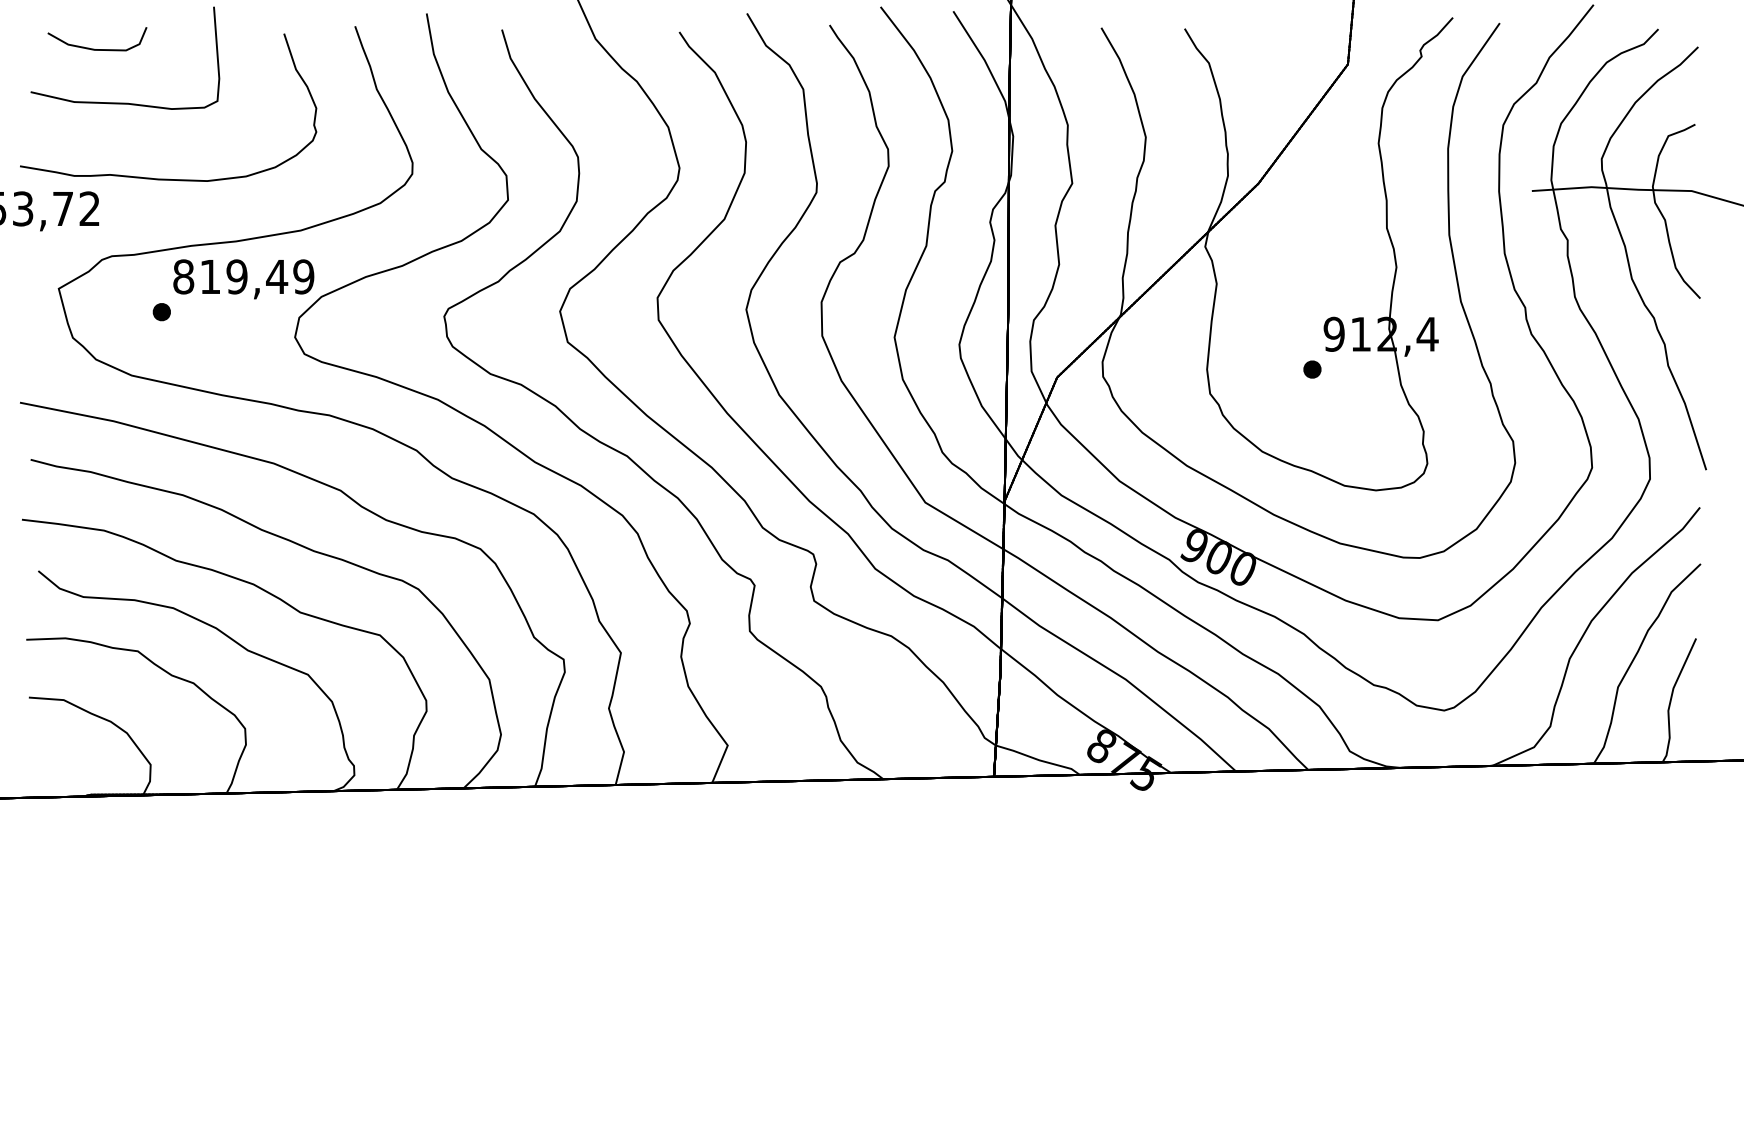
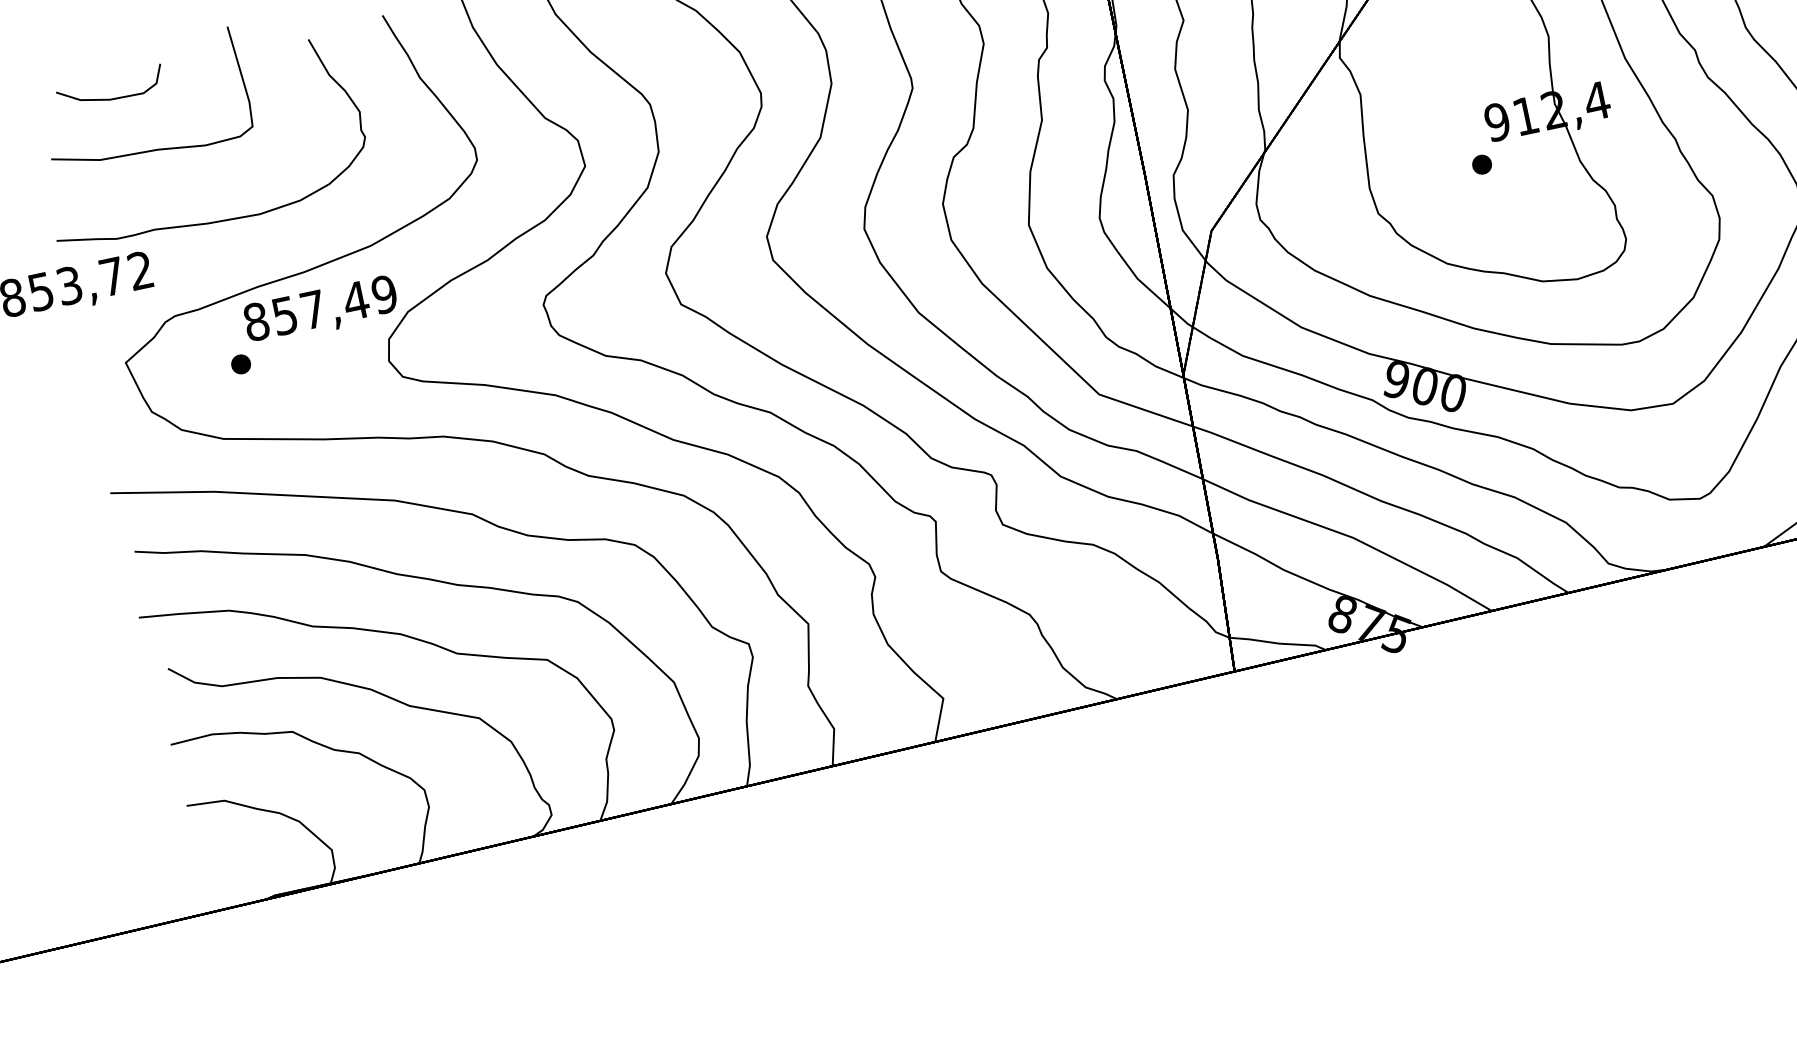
text: (223, 276) -> (298, 312), 819,49 -> 857,49

